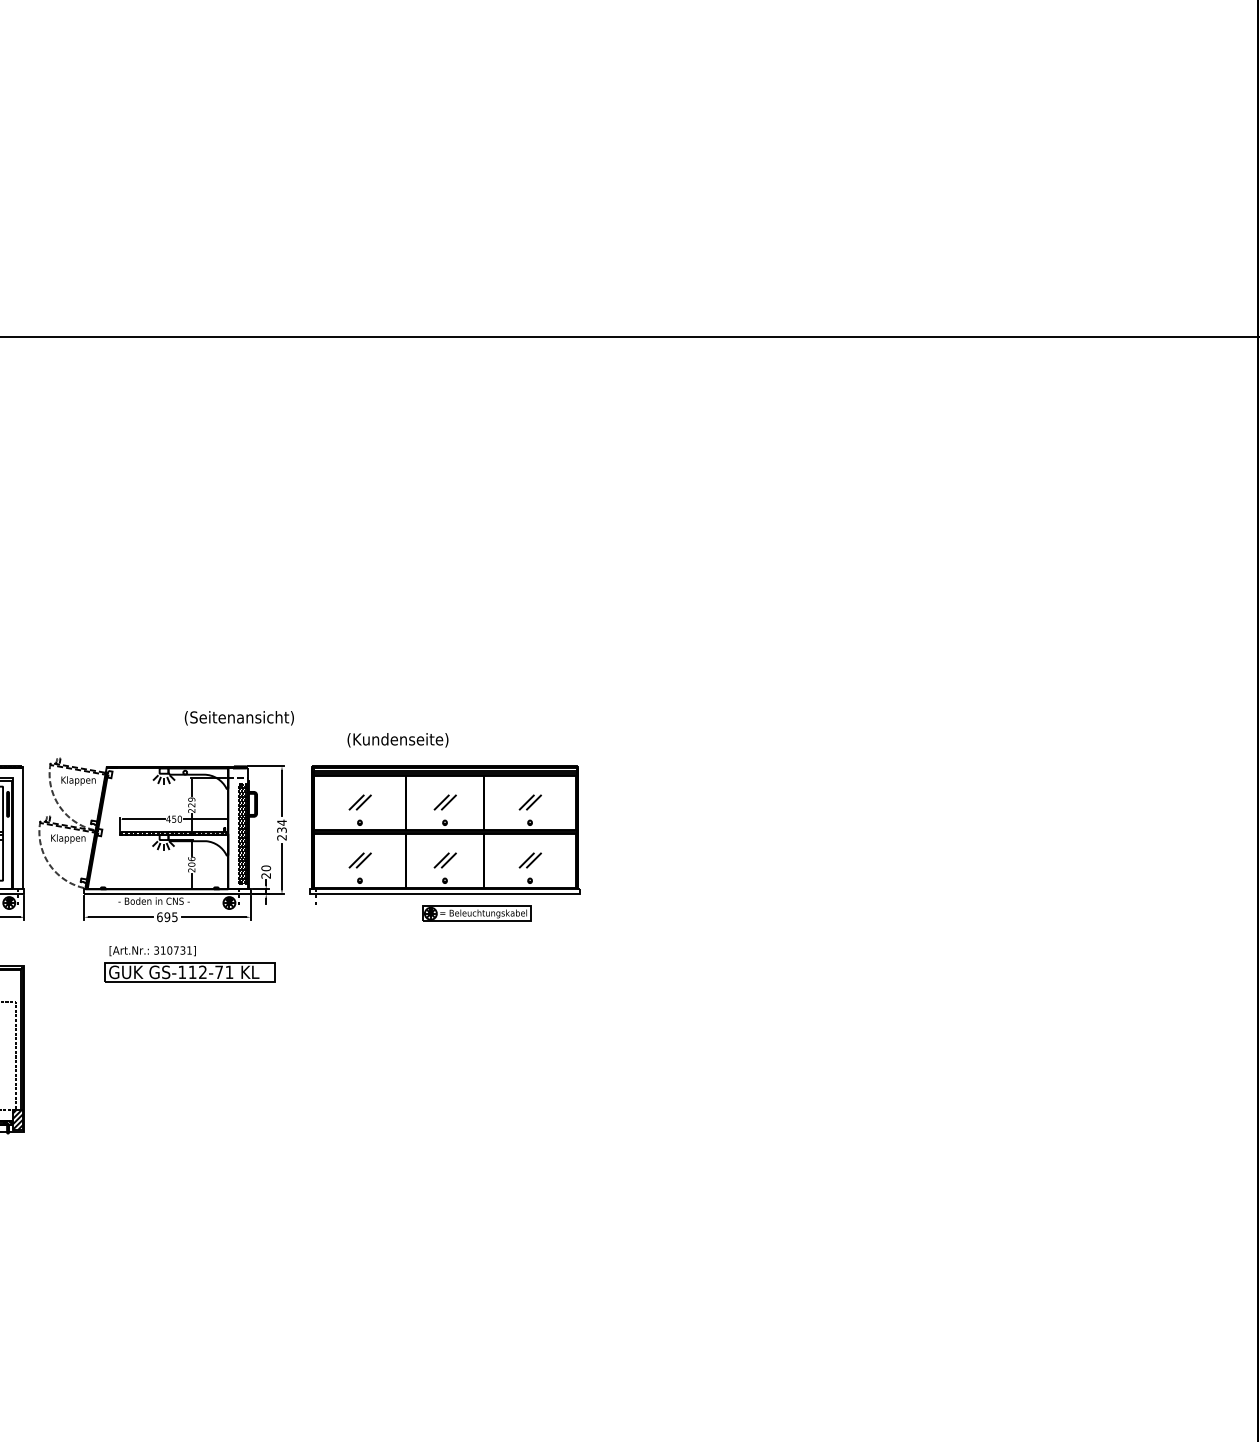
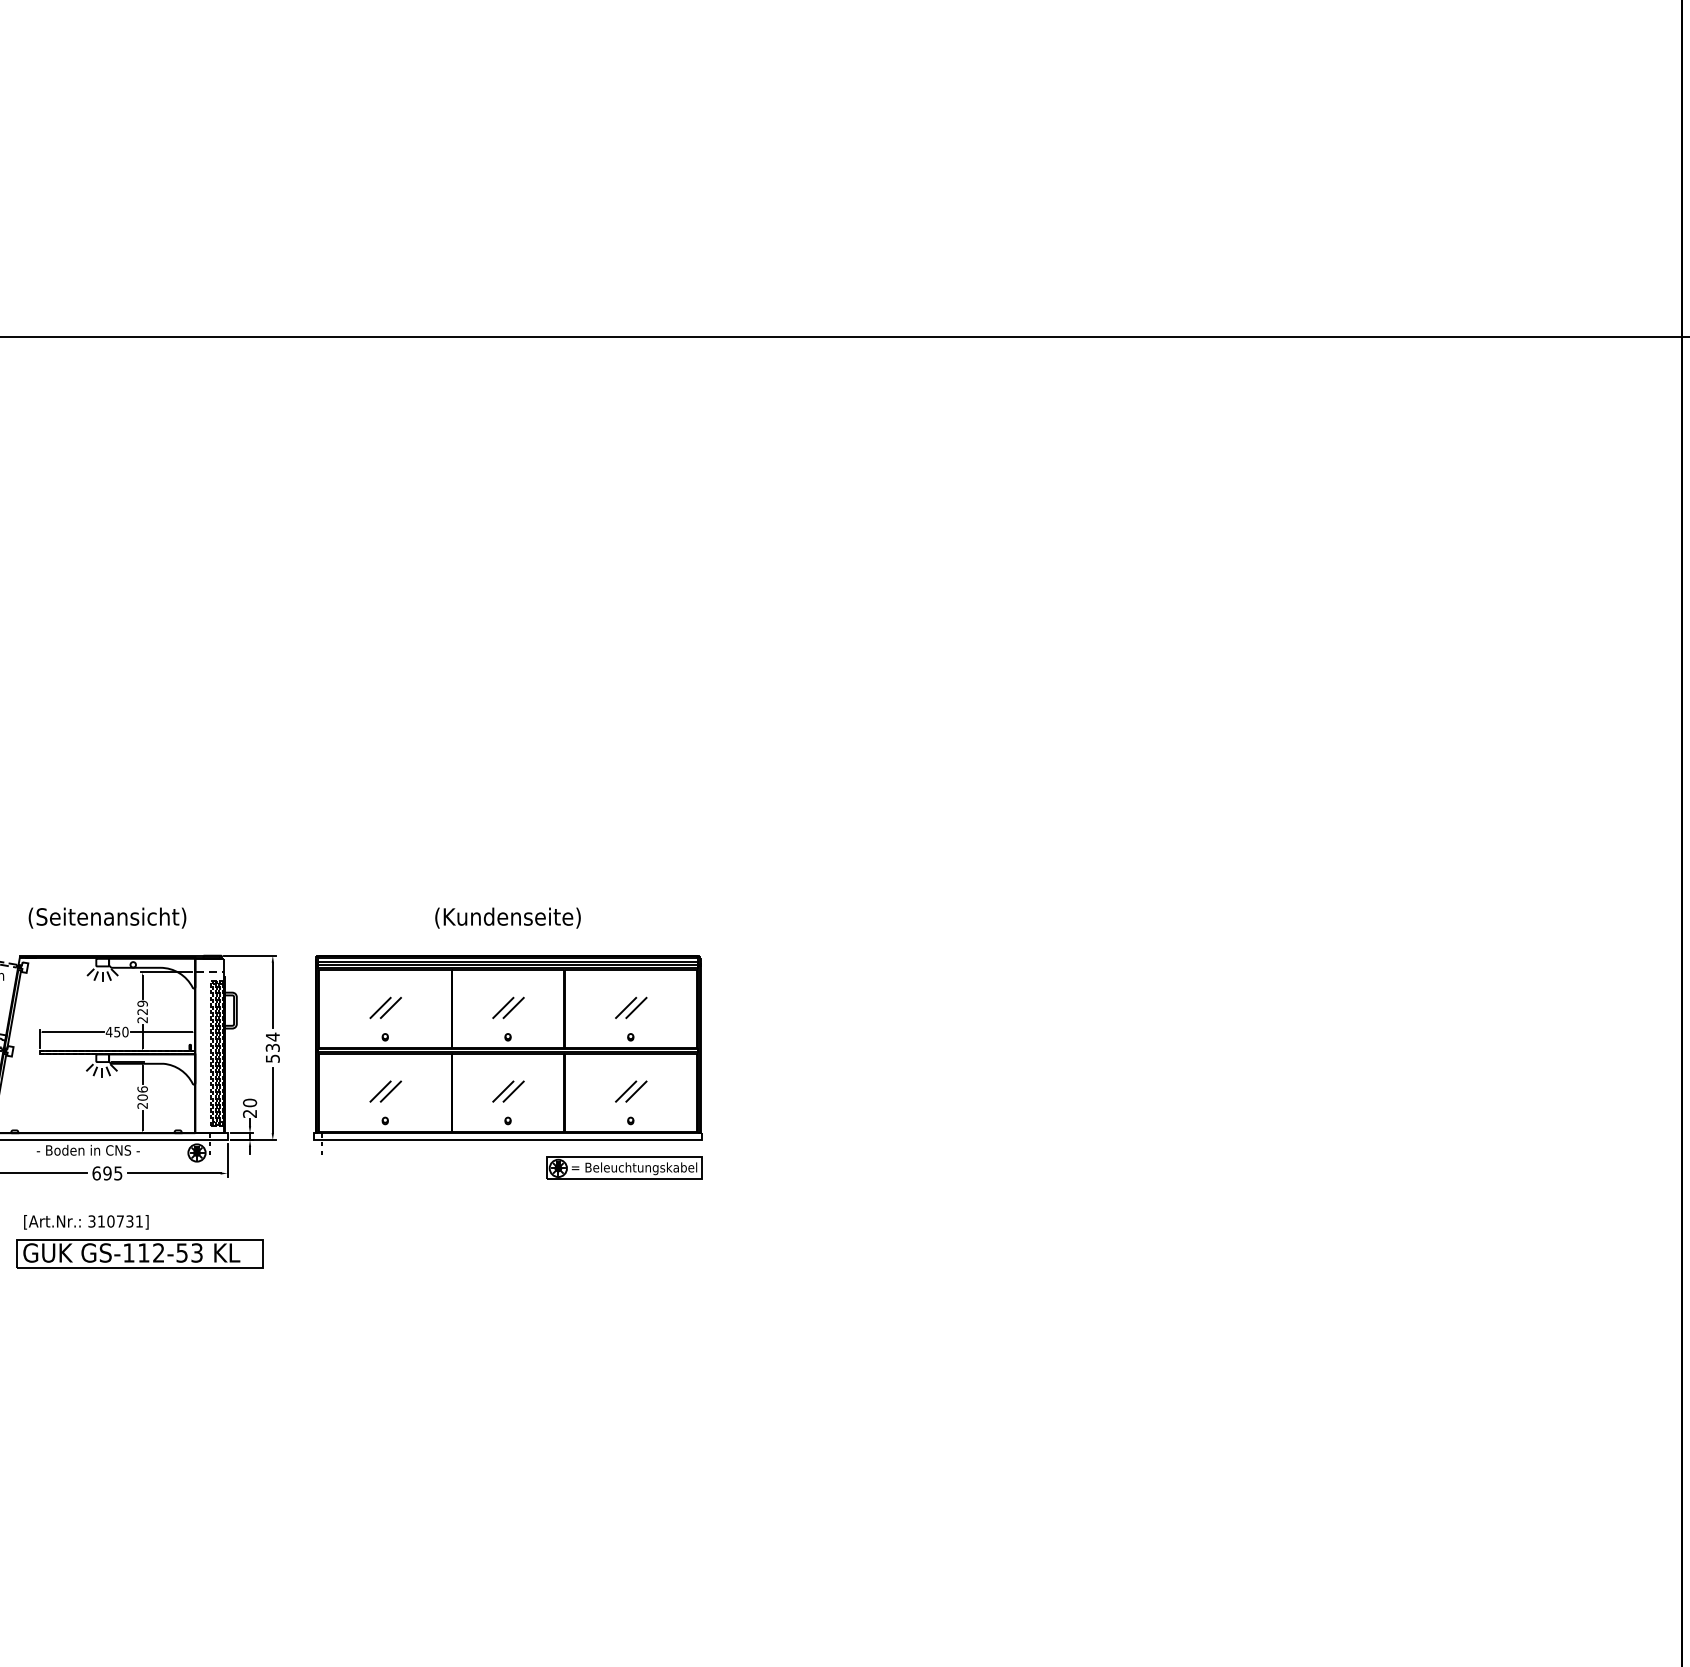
text: (238, 718) -> (106, 918), moved
text: (397, 740) -> (507, 918), moved
text: (281, 837) -> (272, 1058), 234 -> 534
part: (476, 913) -> (624, 1168), moved
text: (224, 972) -> (189, 1253), GS-112-71 -> GS-112-53

